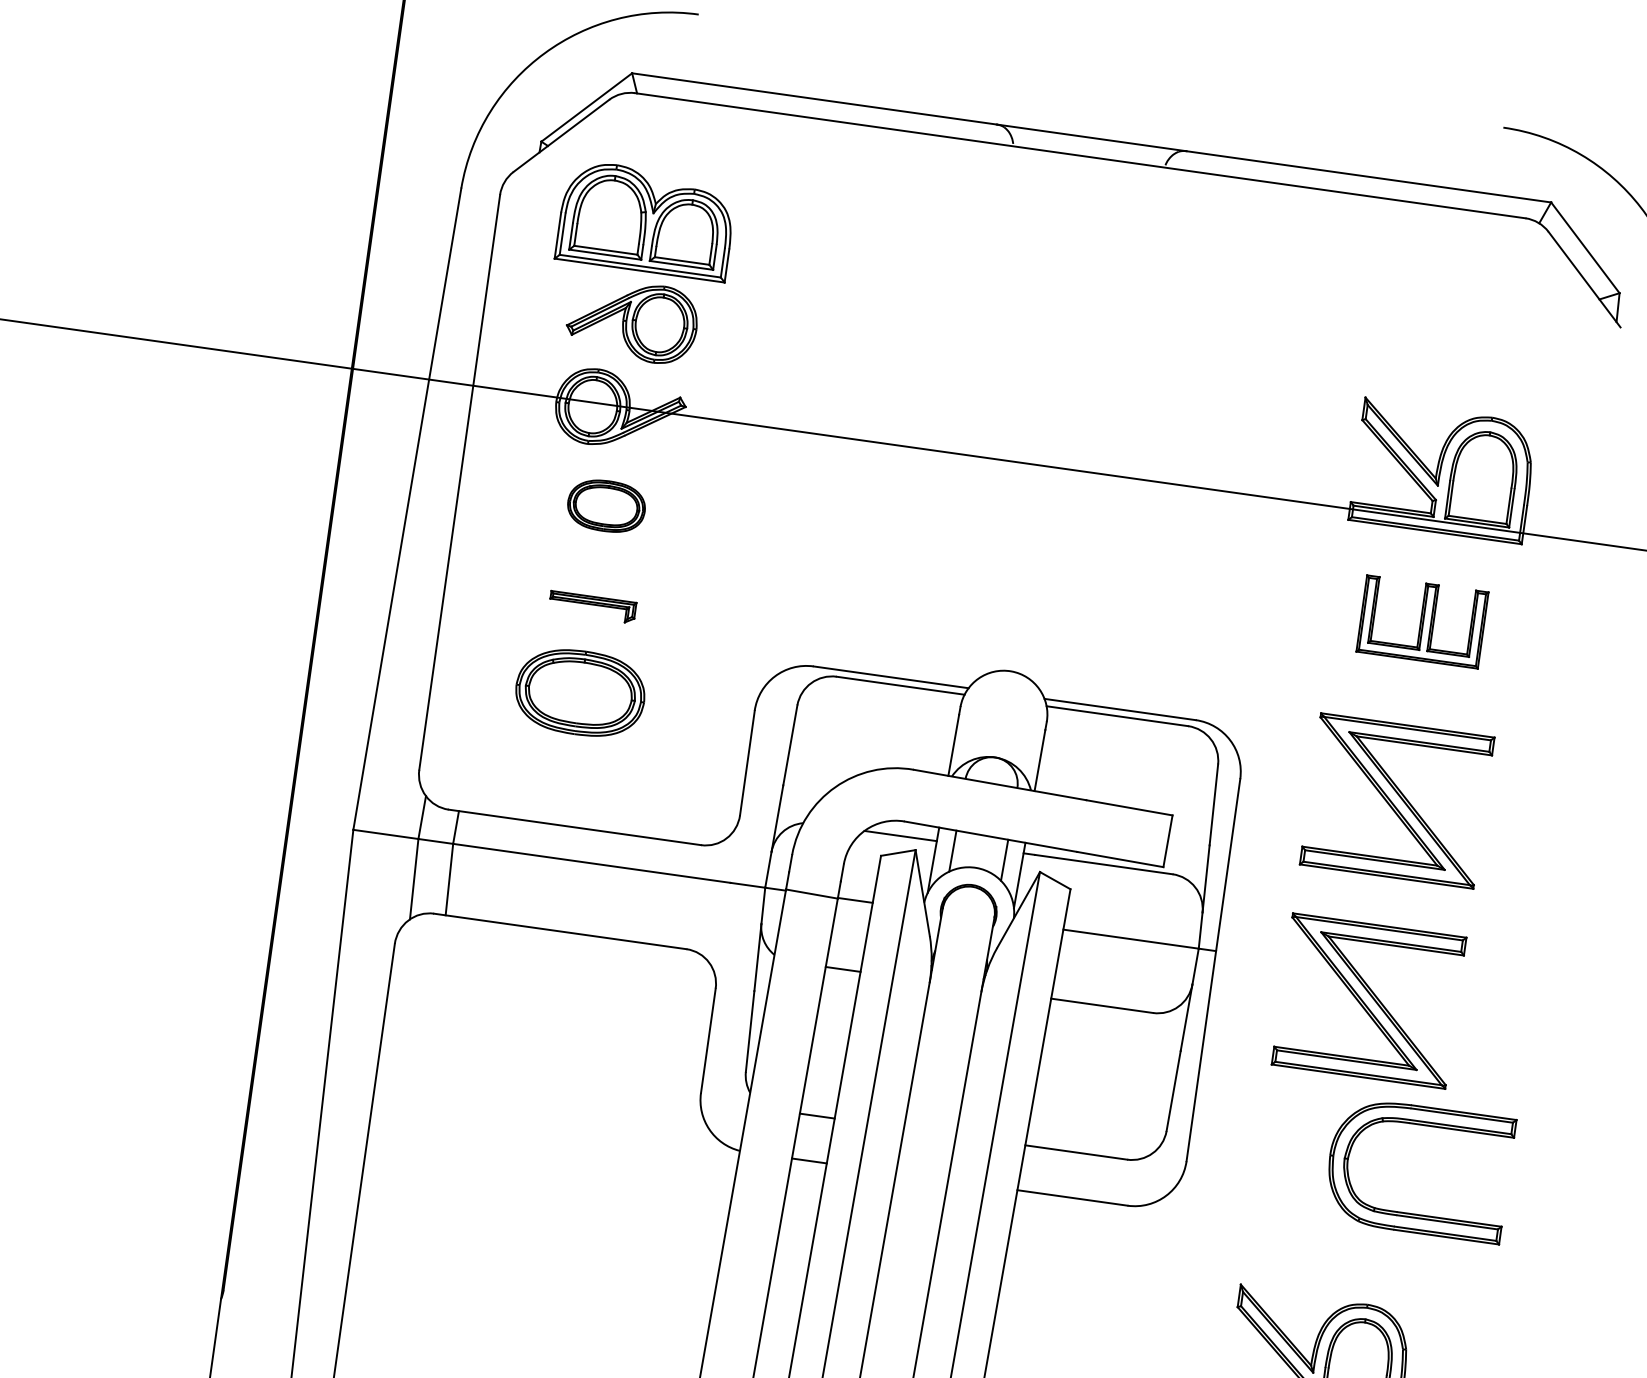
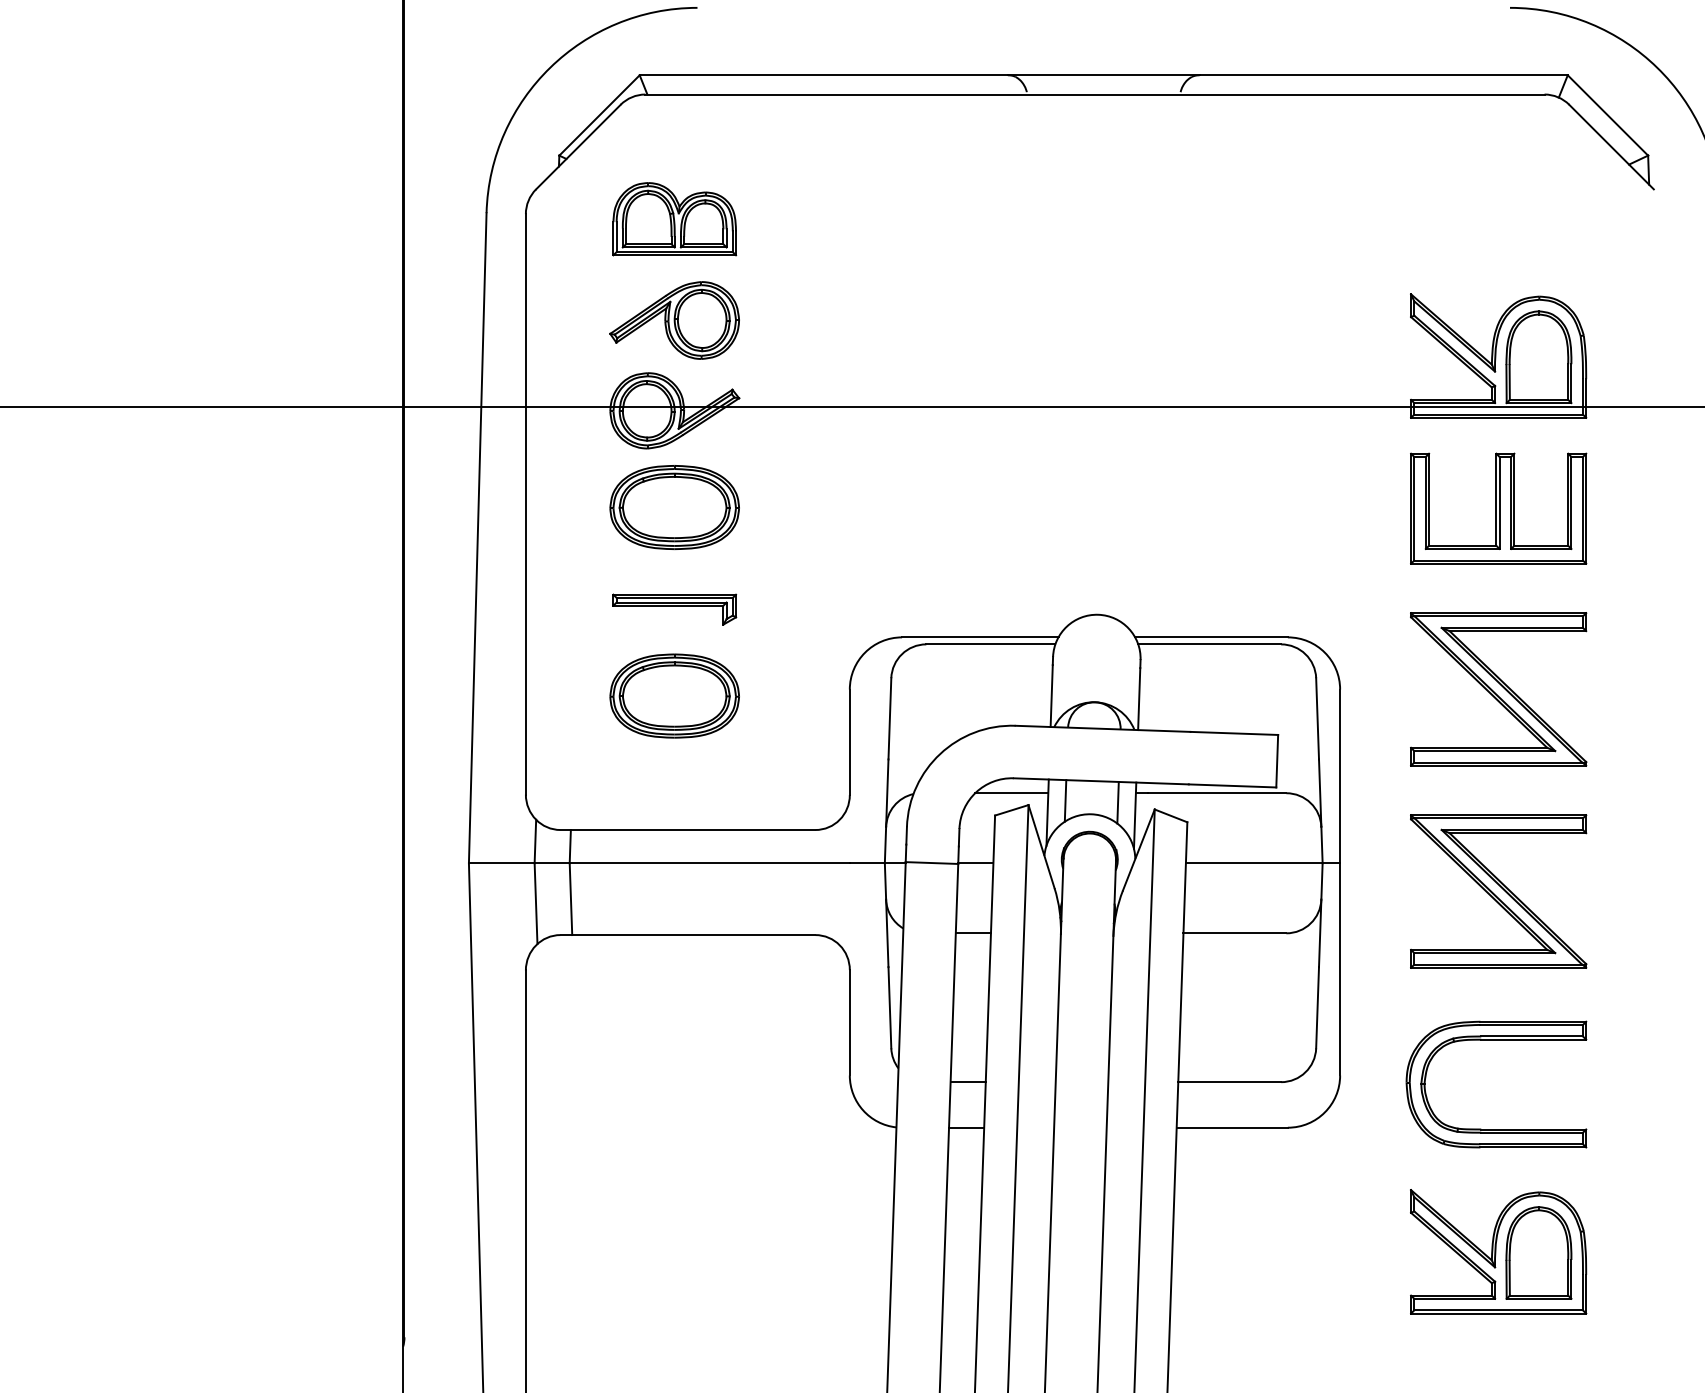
part: (646, 220) -> (674, 219), size x0.71
part: (606, 506) -> (674, 507), size x1.67
part: (592, 607) -> (674, 609), size x1.43
part: (1422, 621) -> (1498, 508), size x1.43
part: (1425, 1126) -> (1496, 1040), moved

